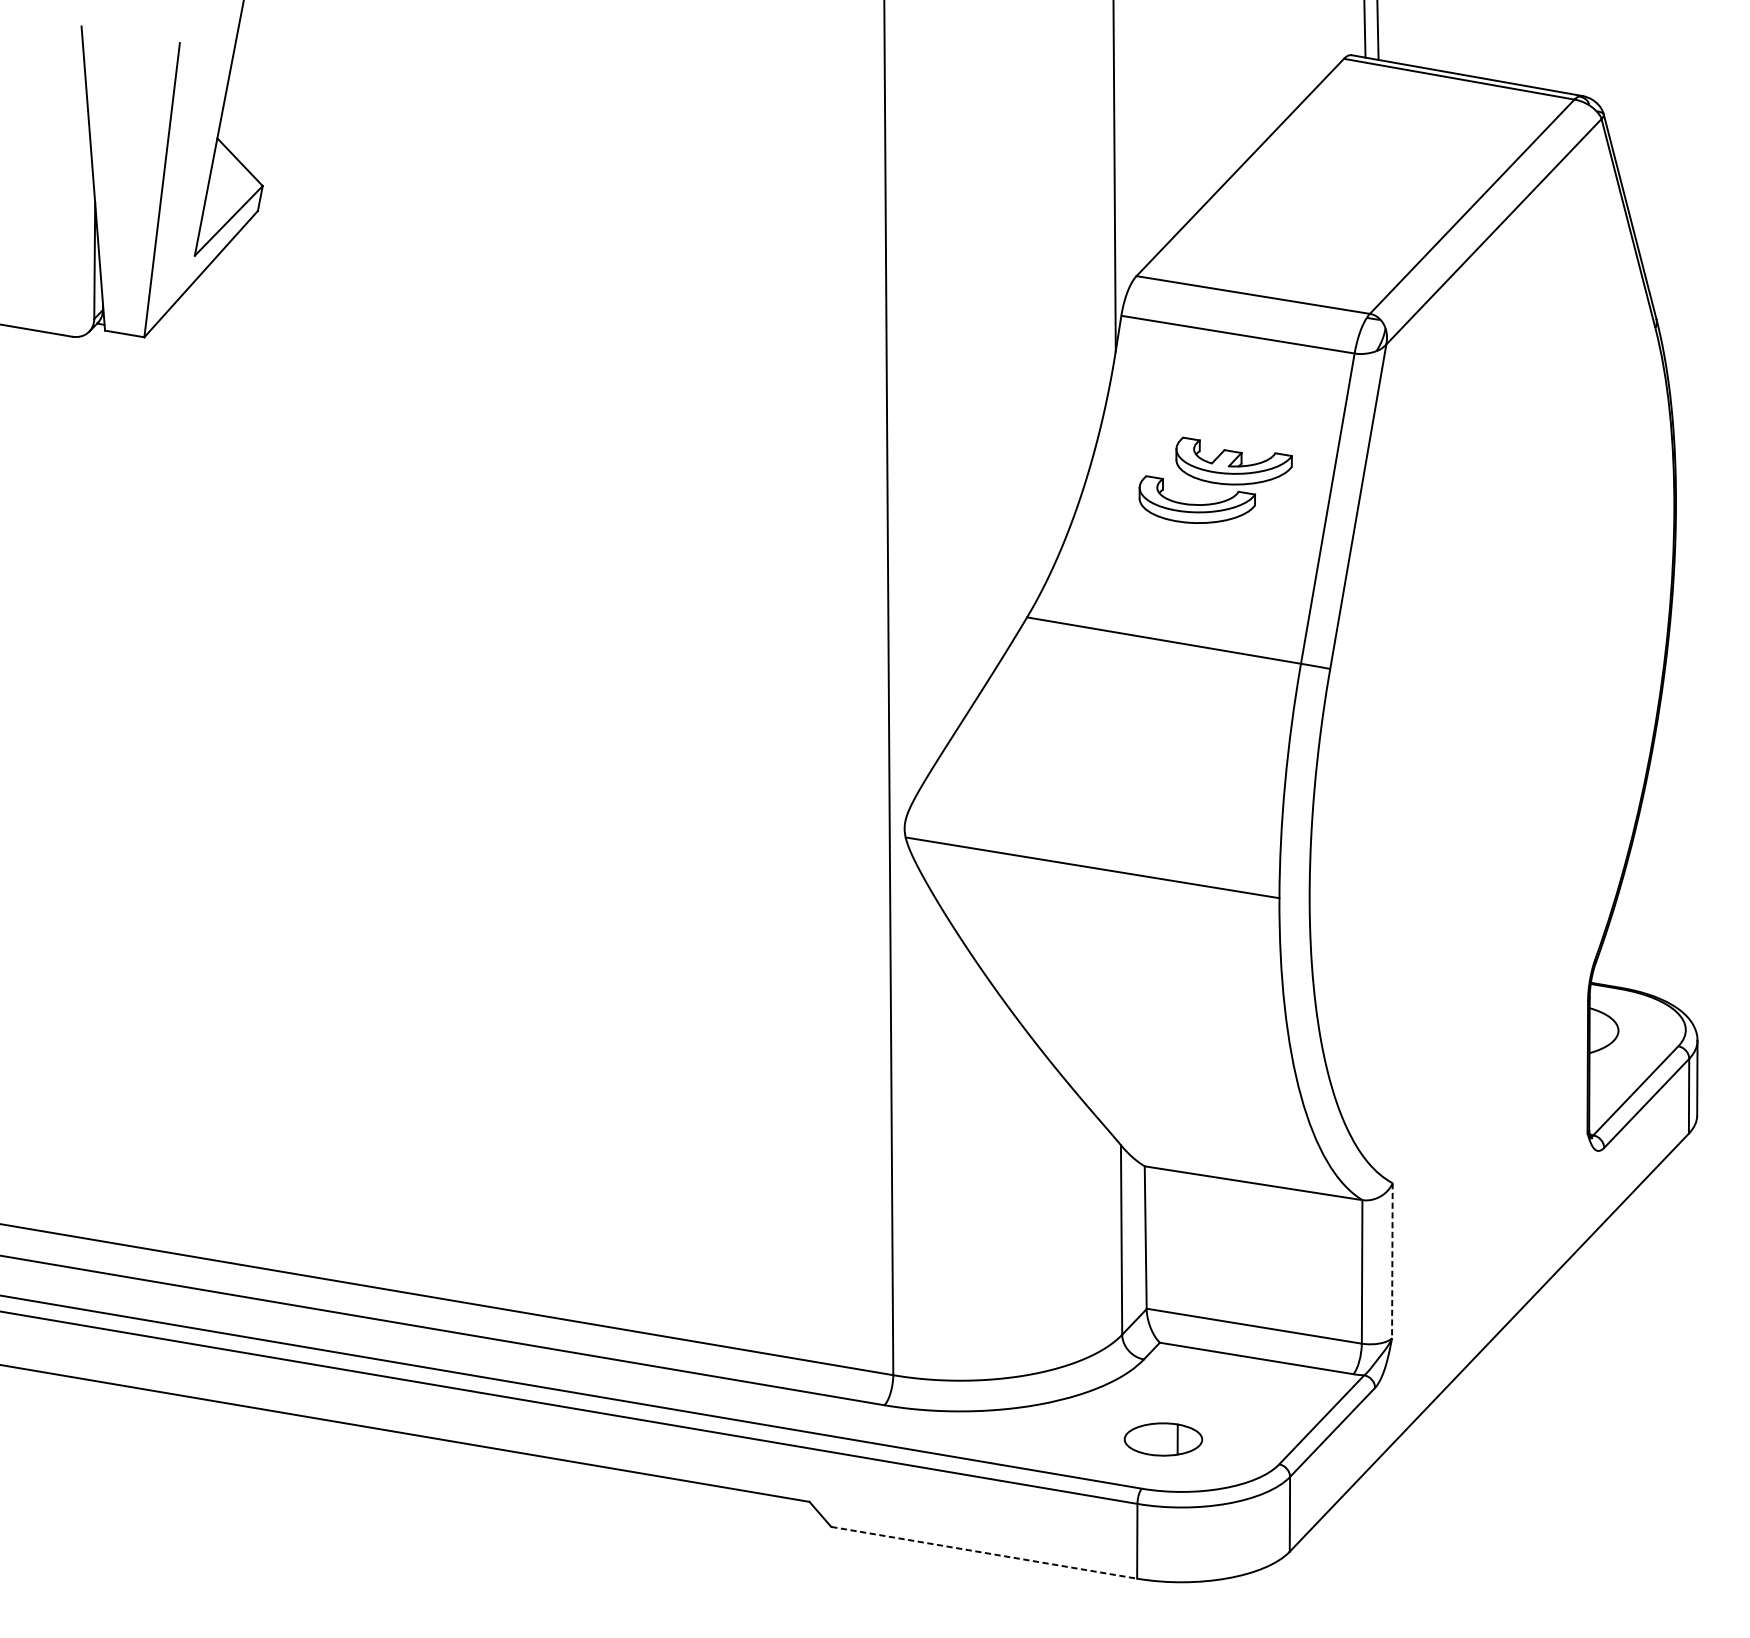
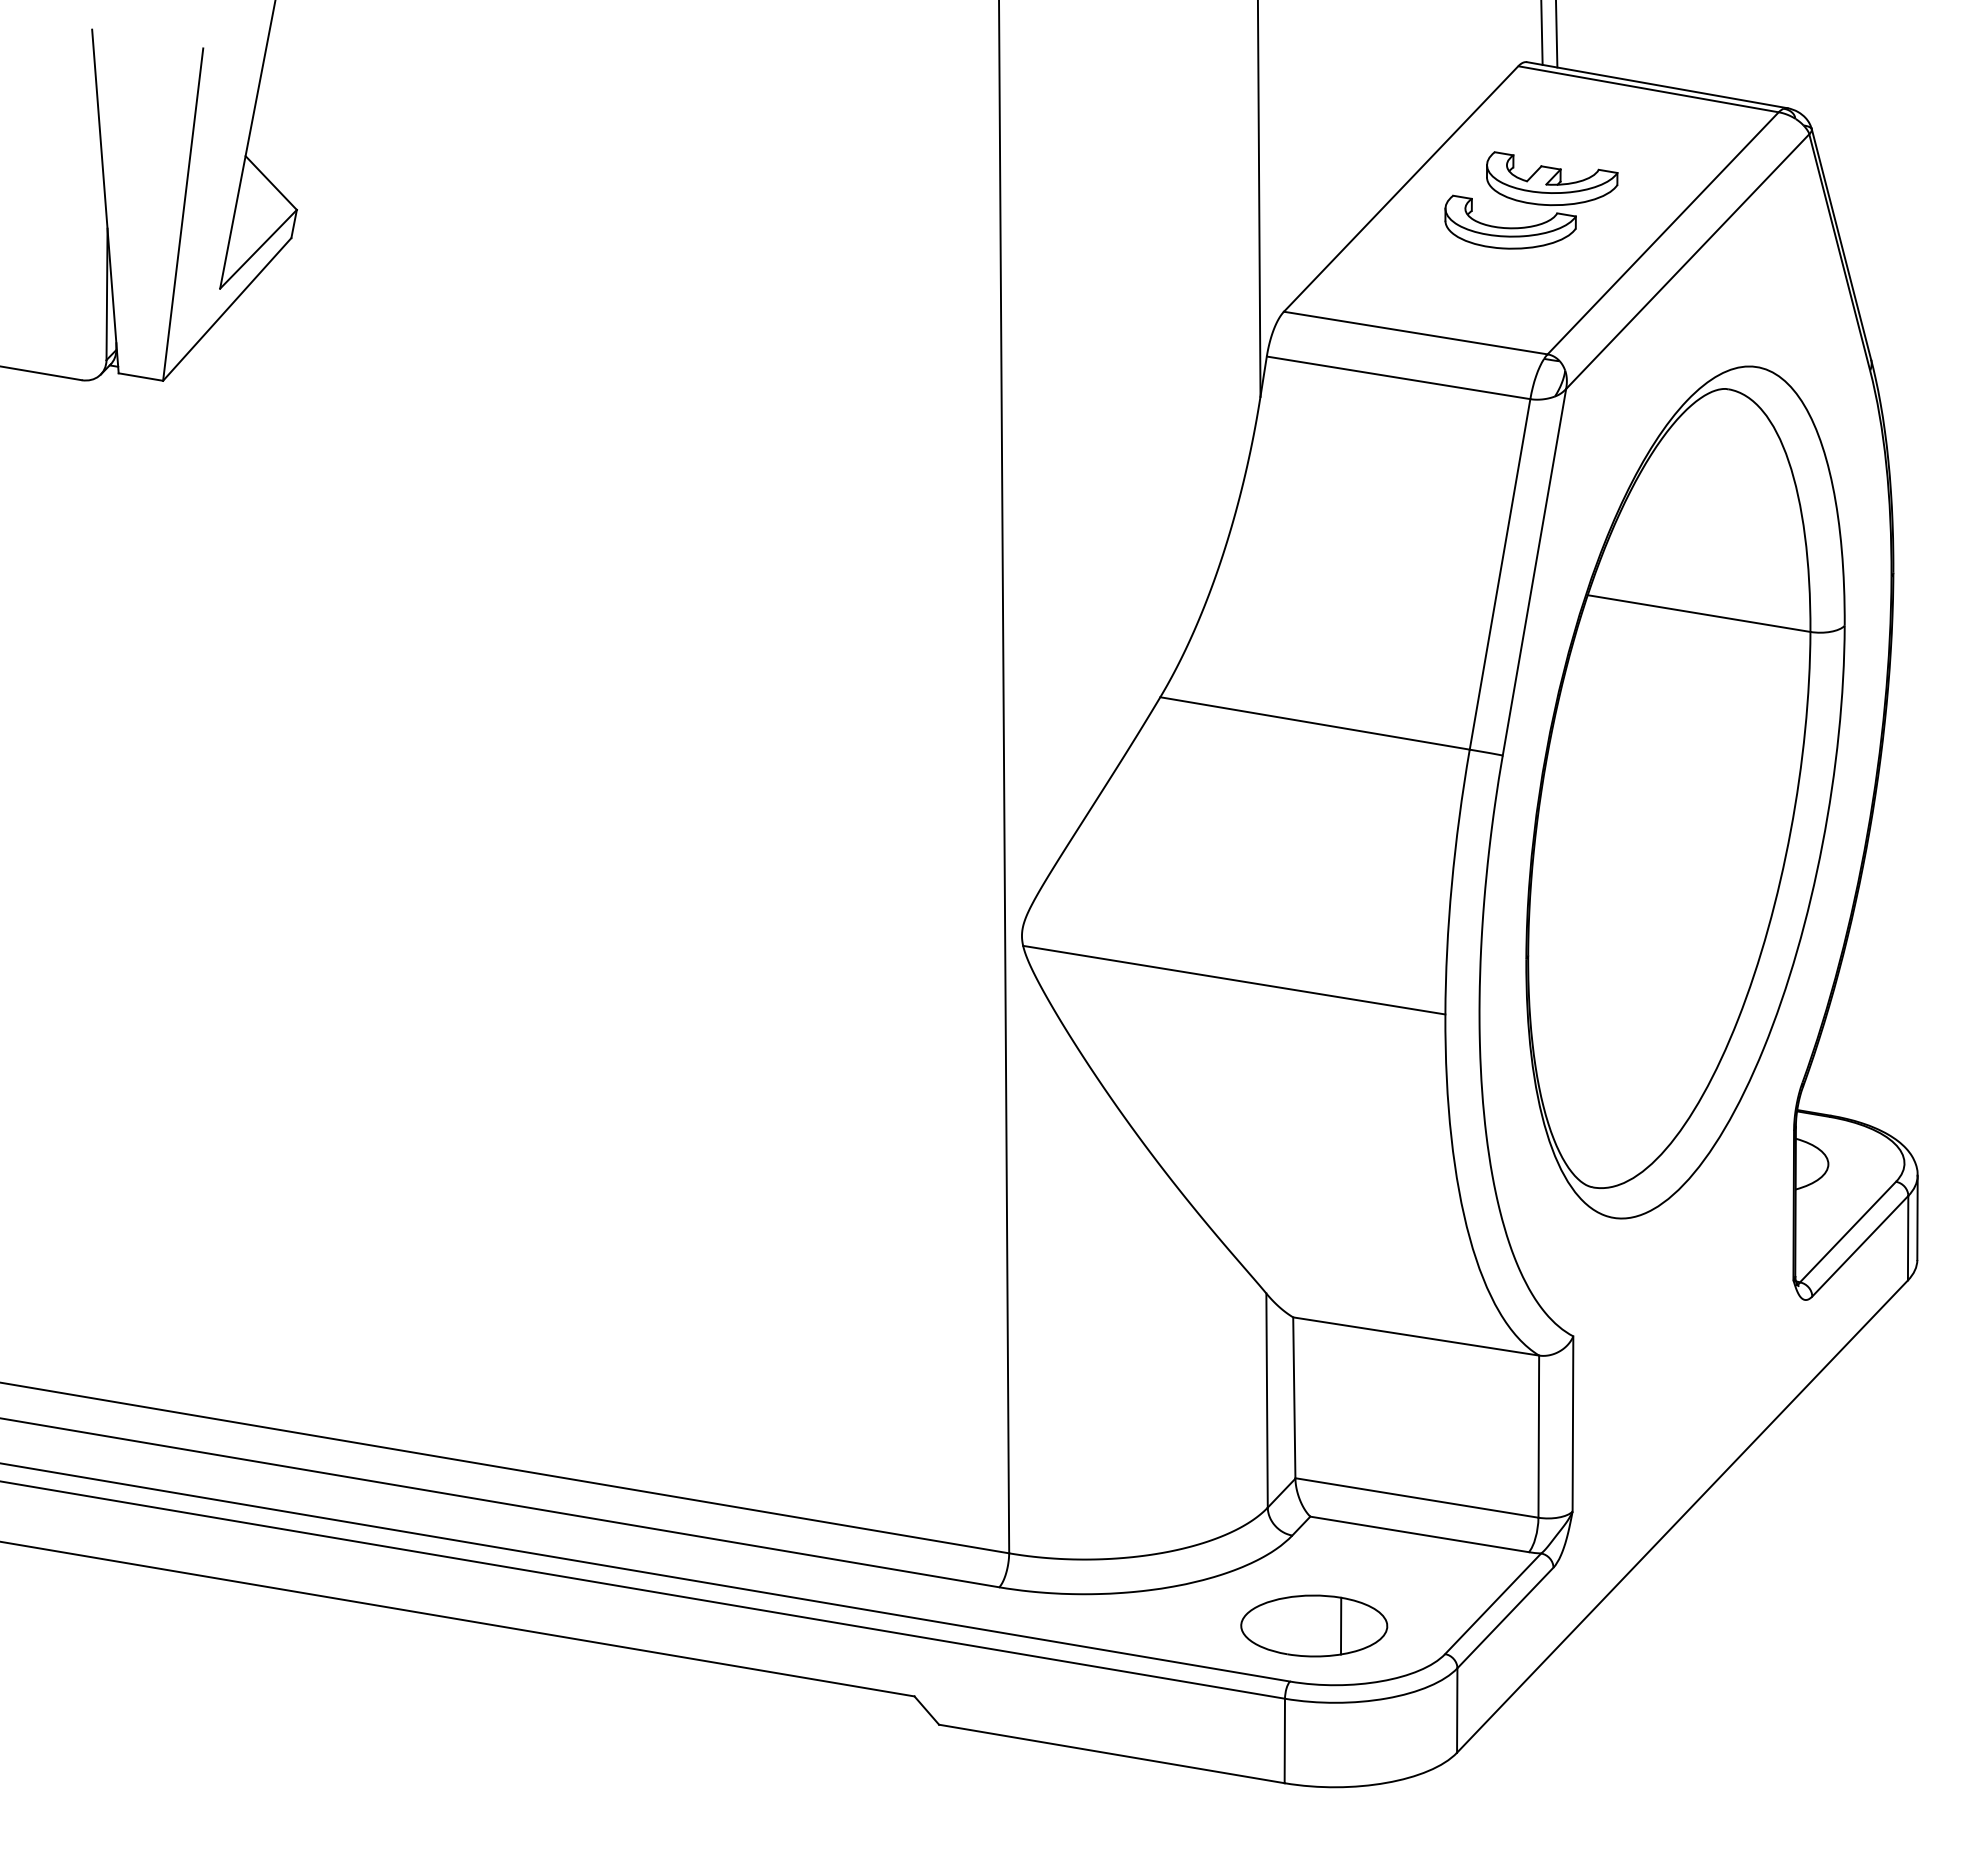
part: (1215, 480) -> (1531, 200), moved
part: (1491, 701) -> (1685, 792), added
line: (1391, 1260) -> (1572, 1423), dashed -> solid
part: (1163, 1439) -> (1314, 1625), size x1.67
line: (984, 1553) -> (1112, 1754), dashed -> solid

